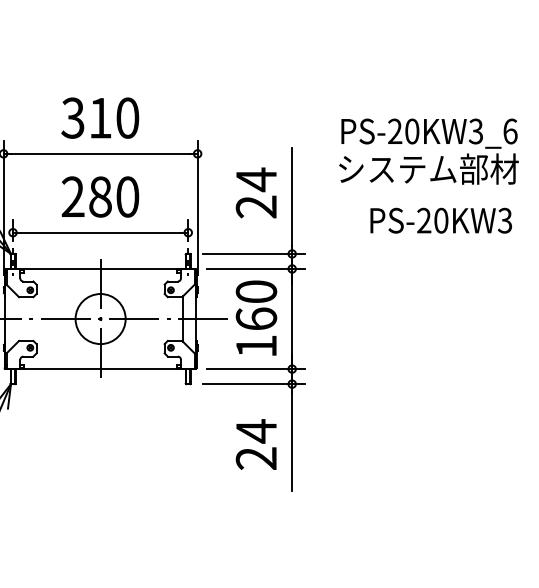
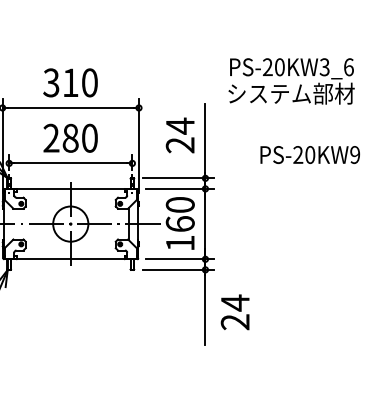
text: (428, 151) -> (291, 81), moved
text: (505, 220) -> (355, 154), PS-20KW3 -> PS-20KW9
text: (255, 444) -> (234, 312), moved

